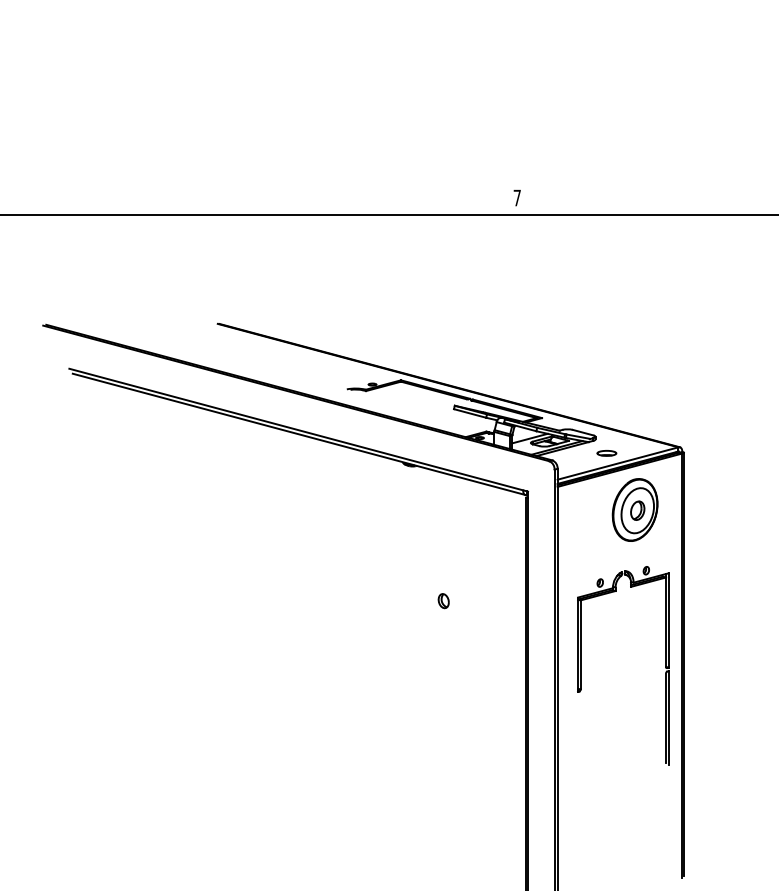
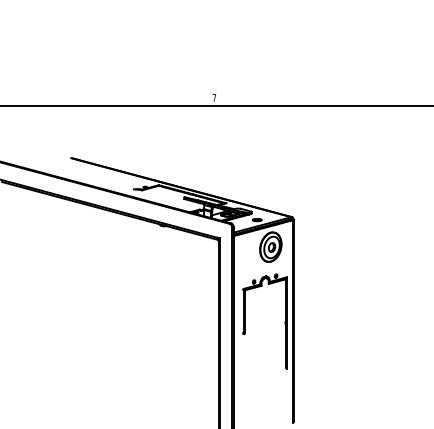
part: (444, 600) -> (179, 290), removed

